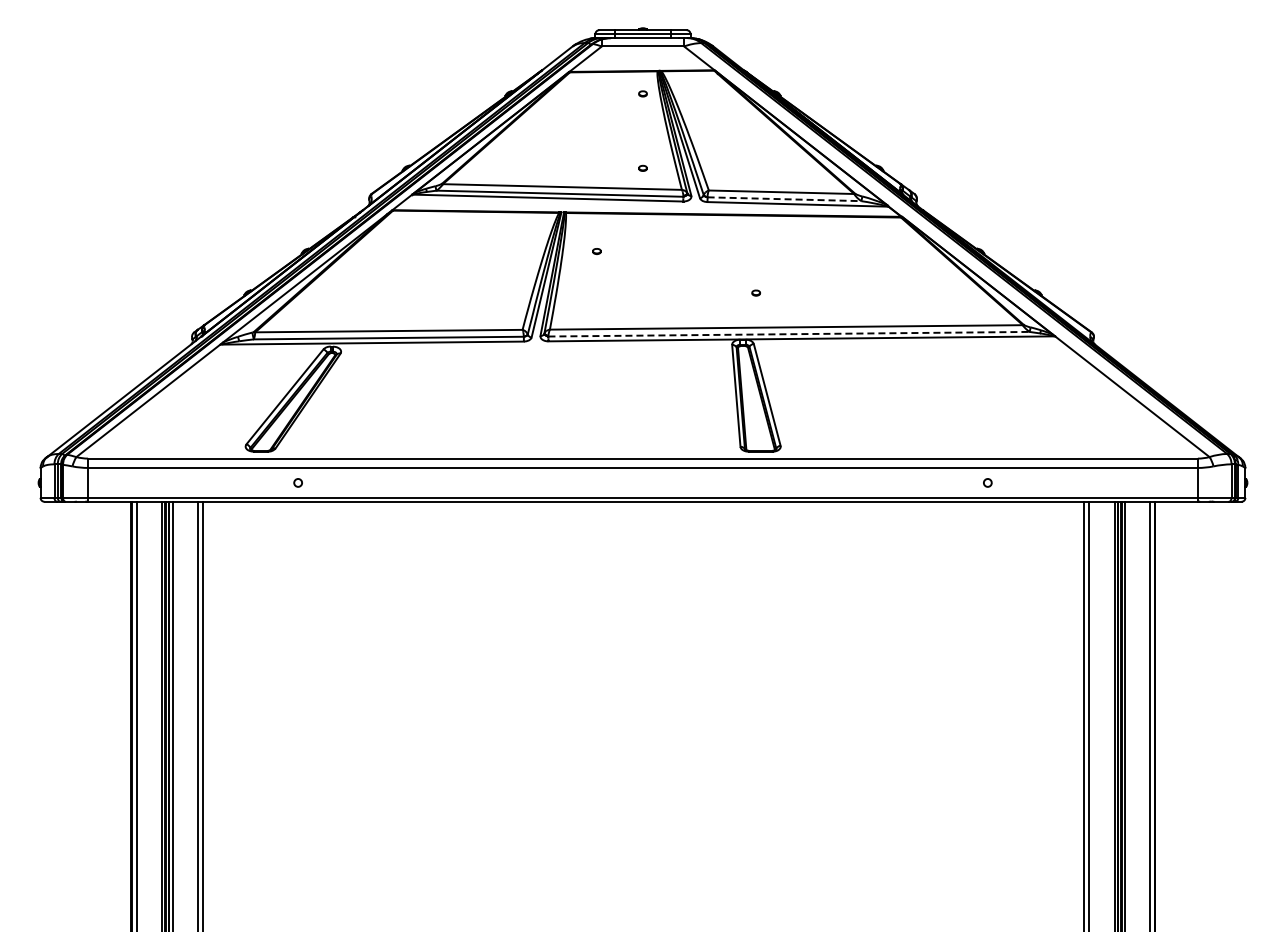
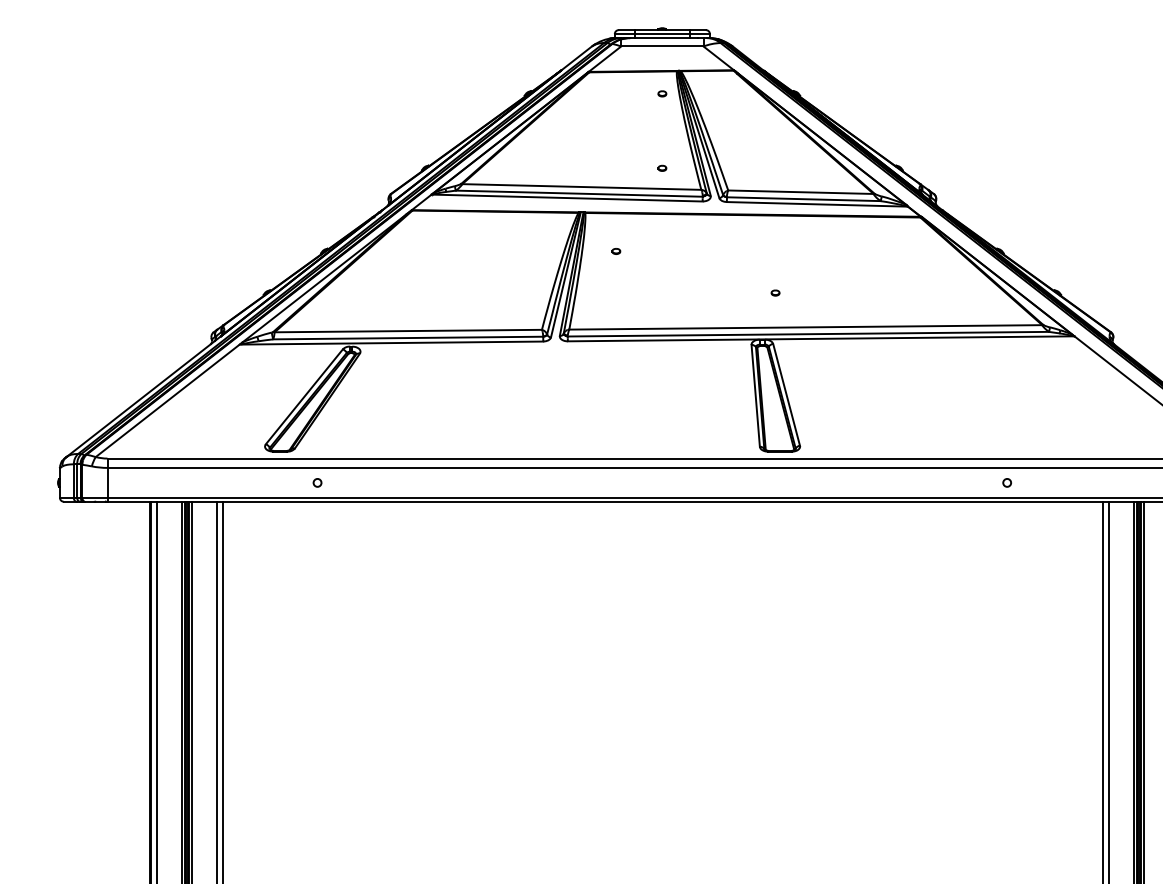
line: (784, 199) -> (803, 199), dashed -> solid
line: (789, 334) -> (808, 334), dashed -> solid

